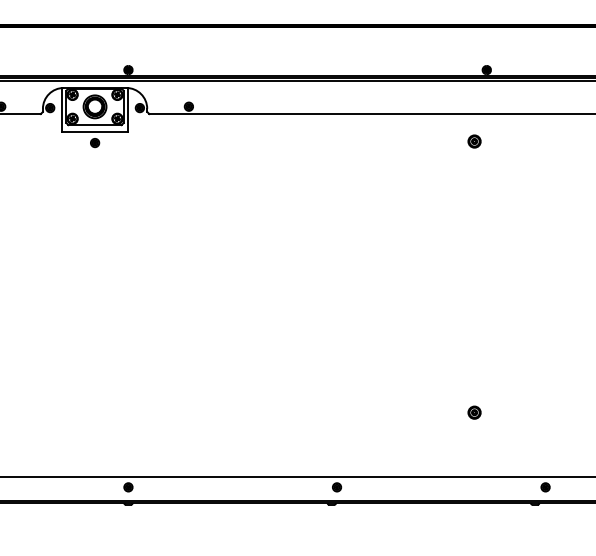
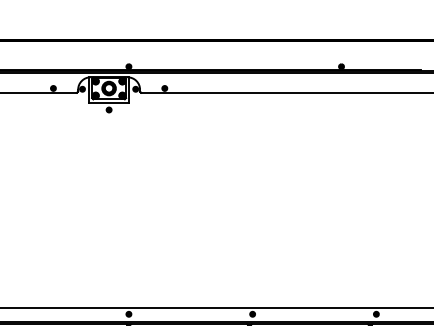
part: (473, 140) -> (333, 108), removed
part: (473, 411) -> (333, 269), removed

